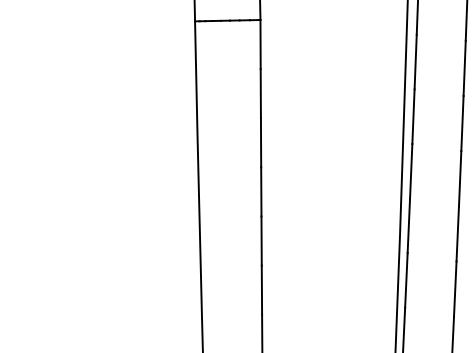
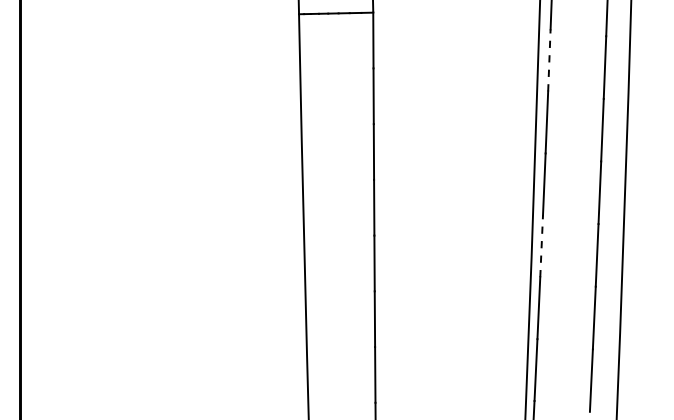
line: (415, 61) -> (549, 59), solid -> dashed
line: (408, 226) -> (541, 246), solid -> dashed

